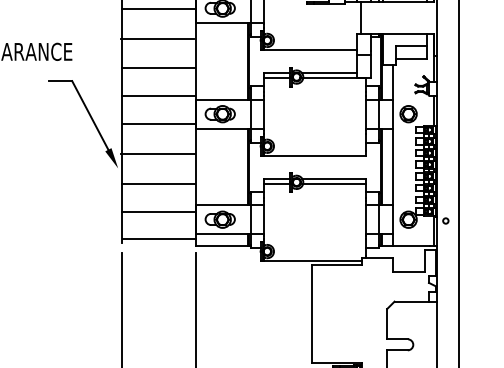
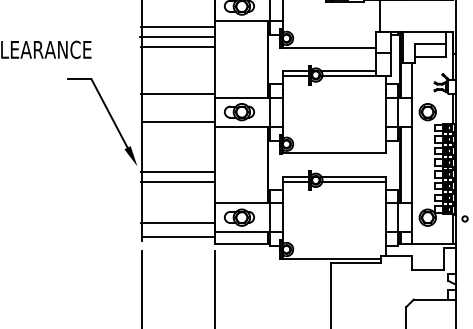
line: (158, 9) -> (177, 27), moved
line: (158, 68) -> (177, 47), moved
line: (157, 153) -> (176, 171), moved
line: (158, 211) -> (177, 222), moved

